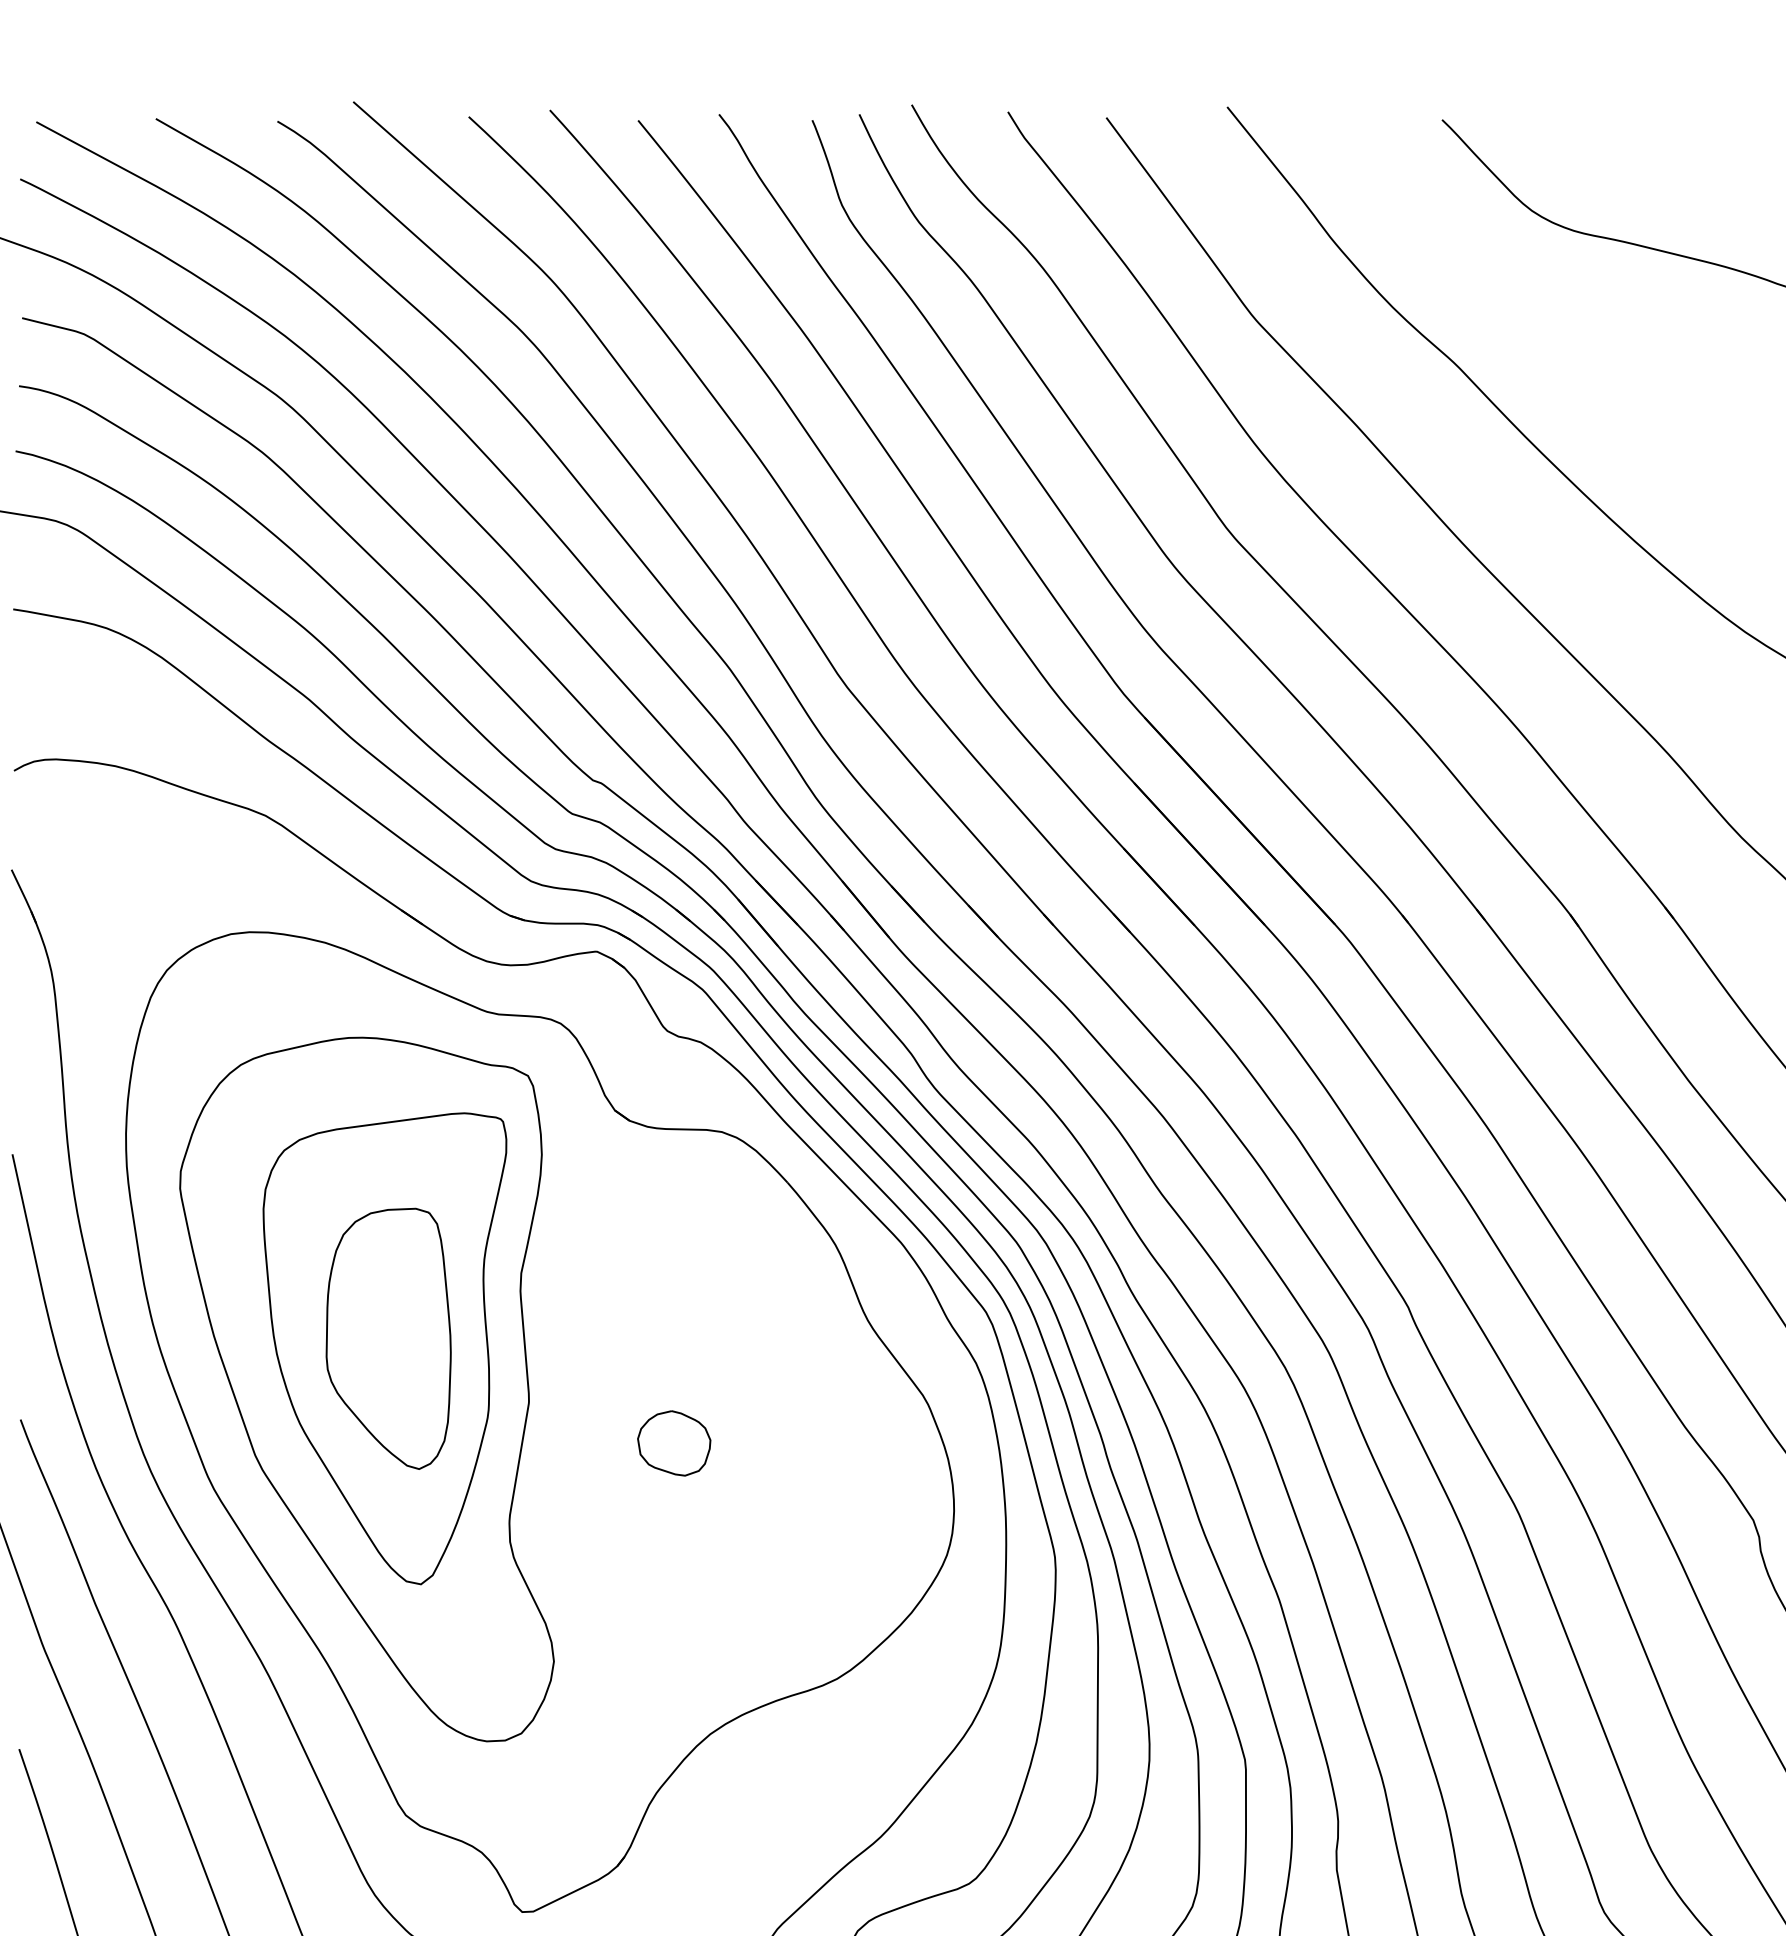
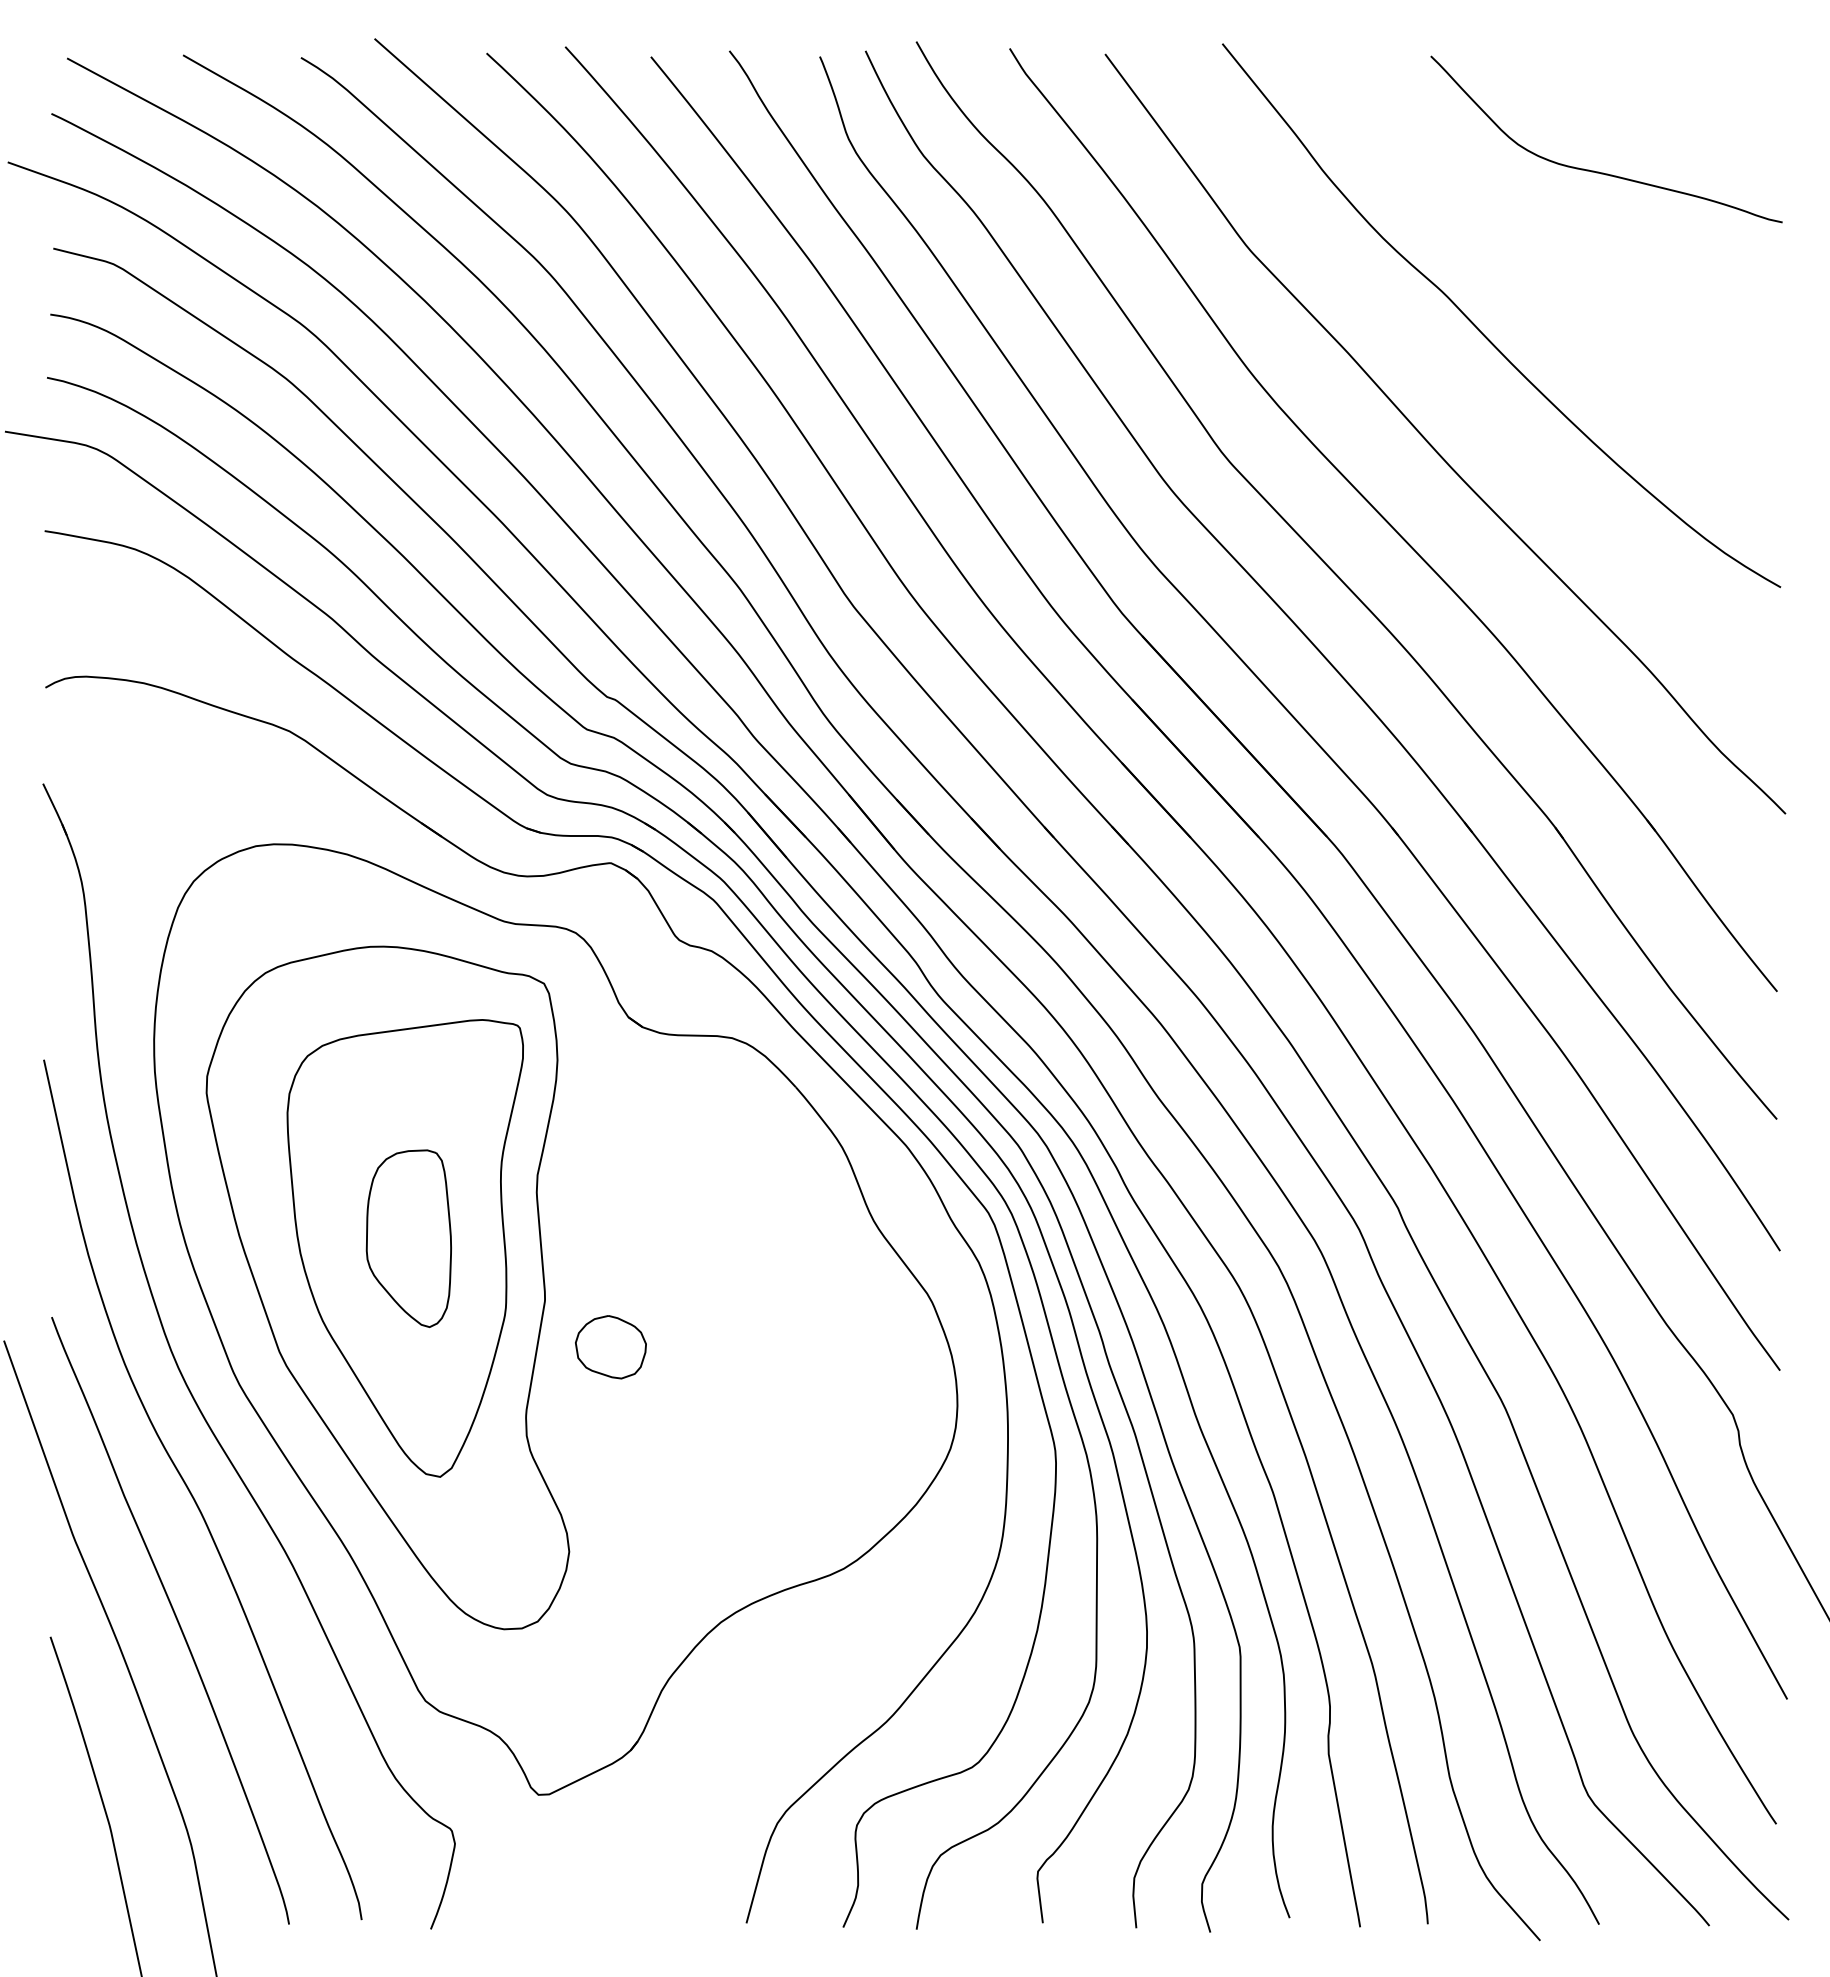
part: (388, 1338) -> (408, 1238), size x0.7
part: (673, 1443) -> (610, 1347), moved

